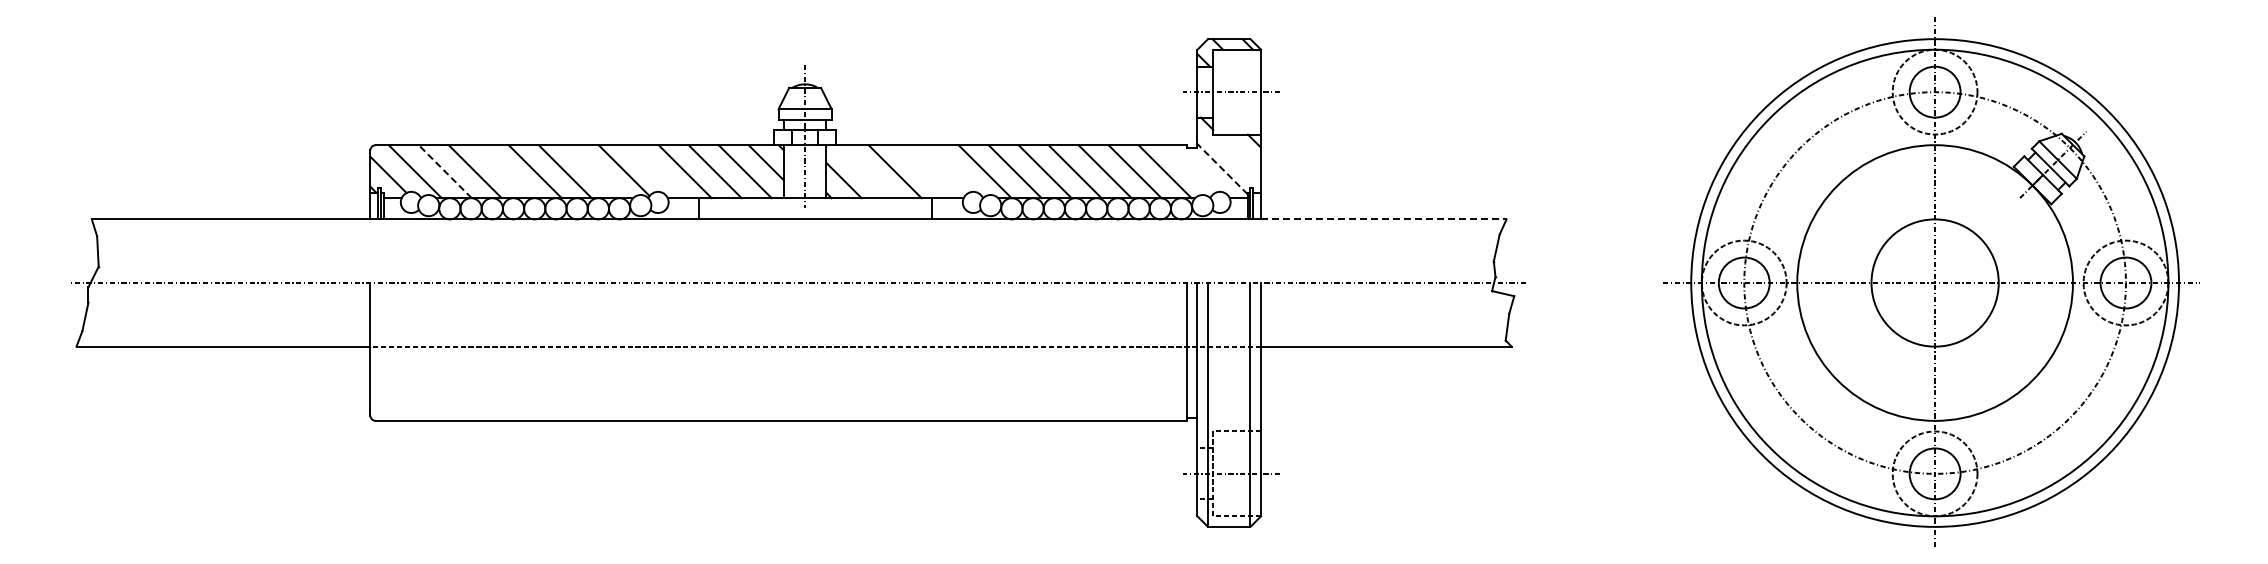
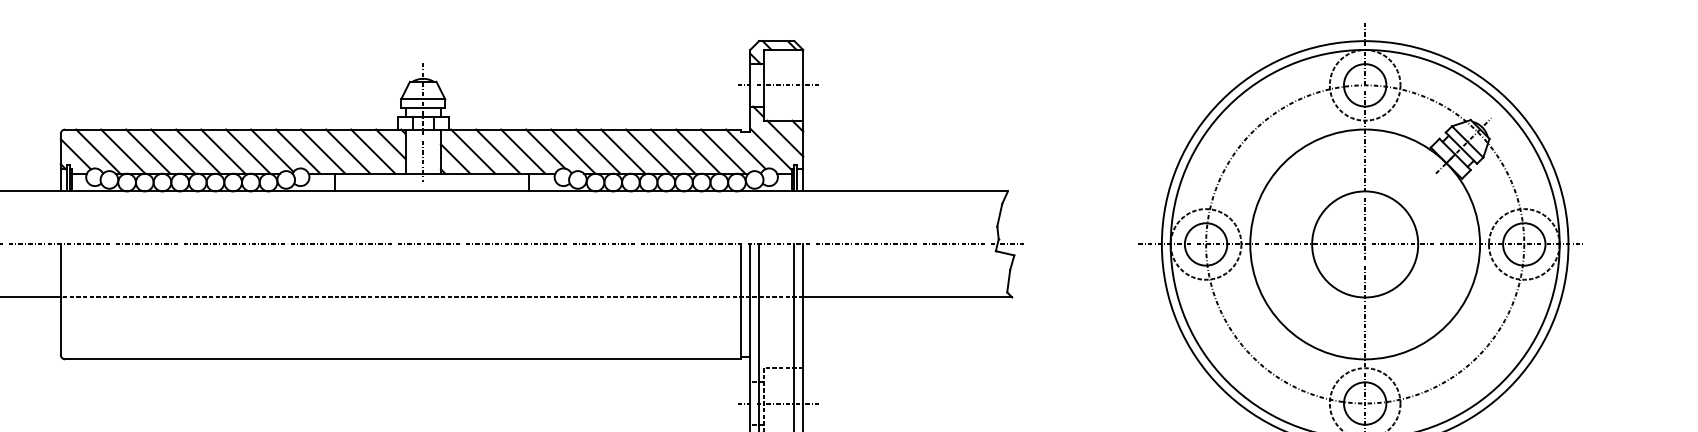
line: (1239, 155) -> (785, 138), added
line: (951, 168) -> (545, 148), added
line: (1192, 168) -> (746, 148), added
line: (1222, 169) -> (771, 149), dashed -> solid
line: (444, 171) -> (122, 151), dashed -> solid
line: (504, 171) -> (172, 151), added
line: (594, 171) -> (247, 151), added
line: (654, 171) -> (297, 151), added
line: (864, 171) -> (472, 151), added
line: (924, 171) -> (522, 151), added
line: (1383, 219) -> (905, 191), dashed -> solid

